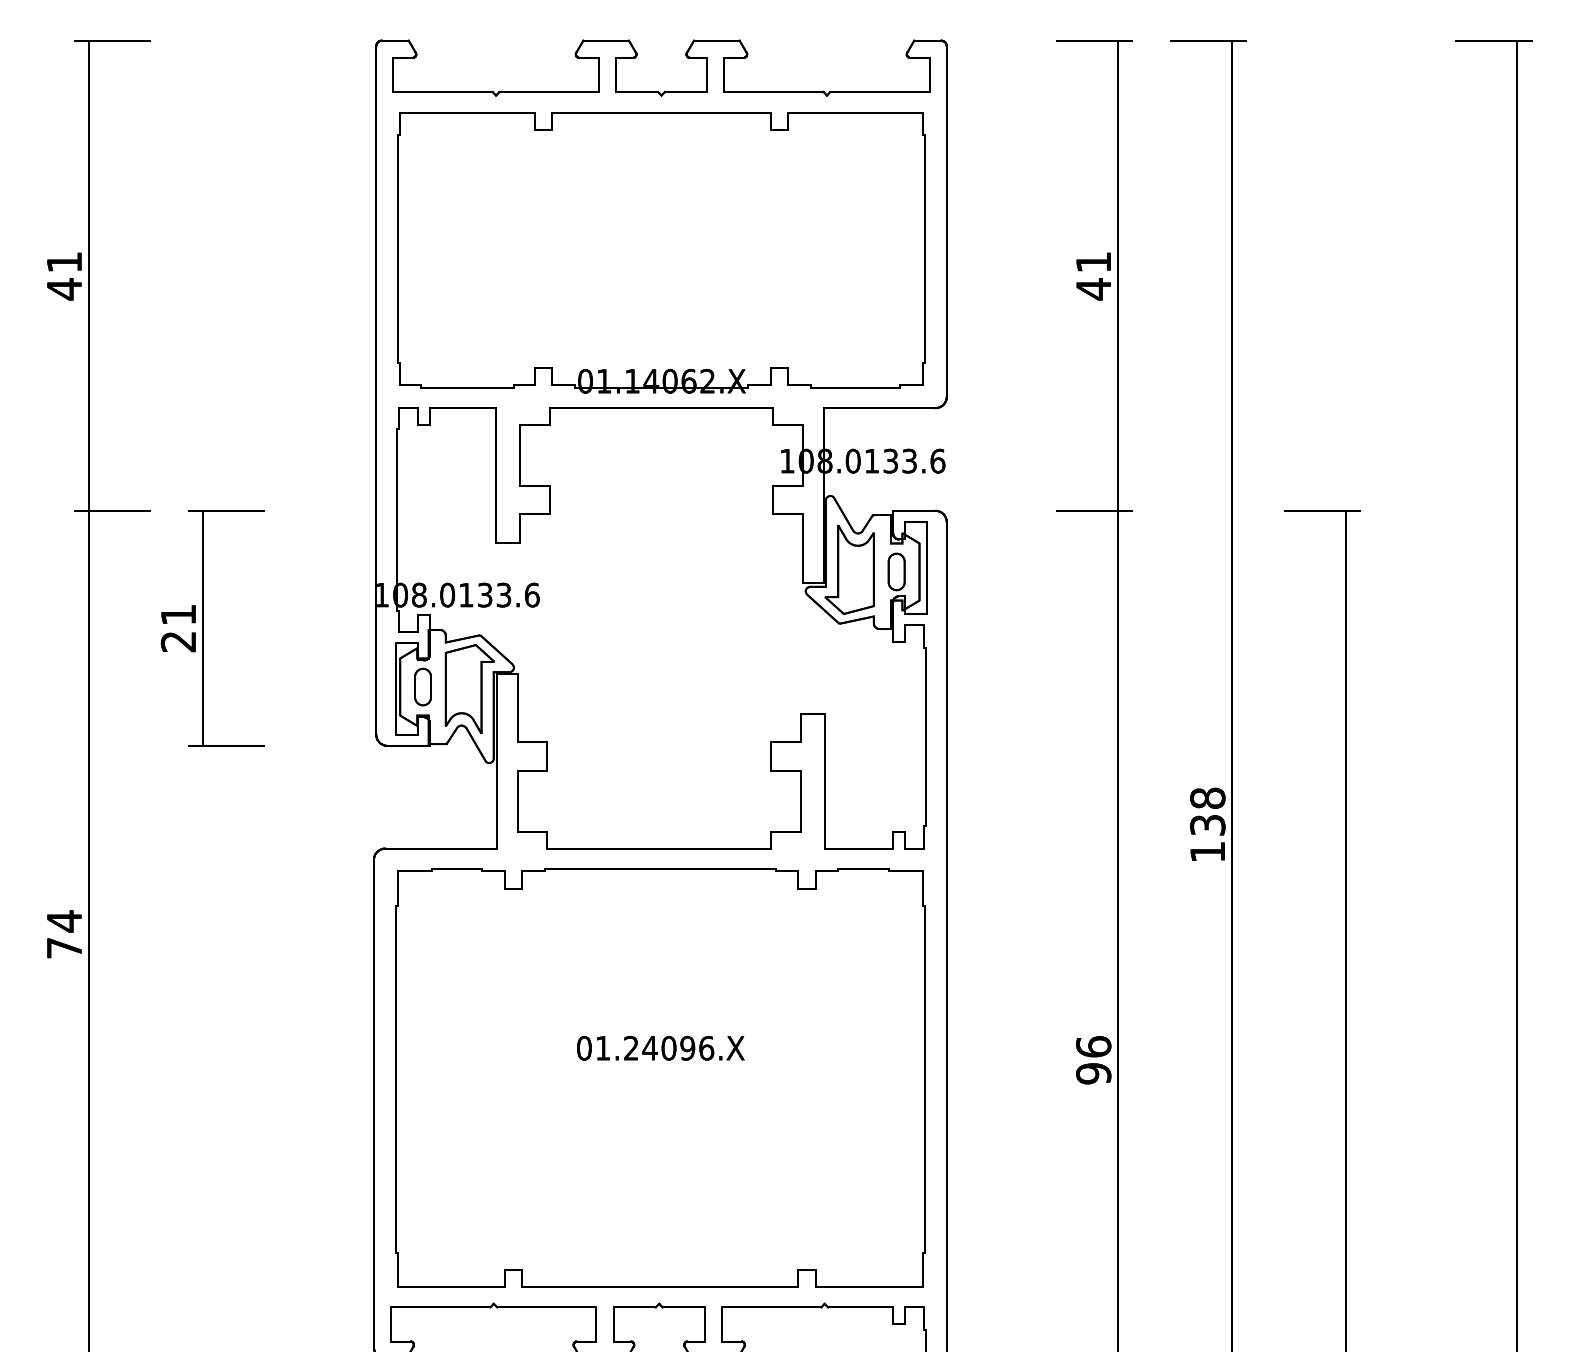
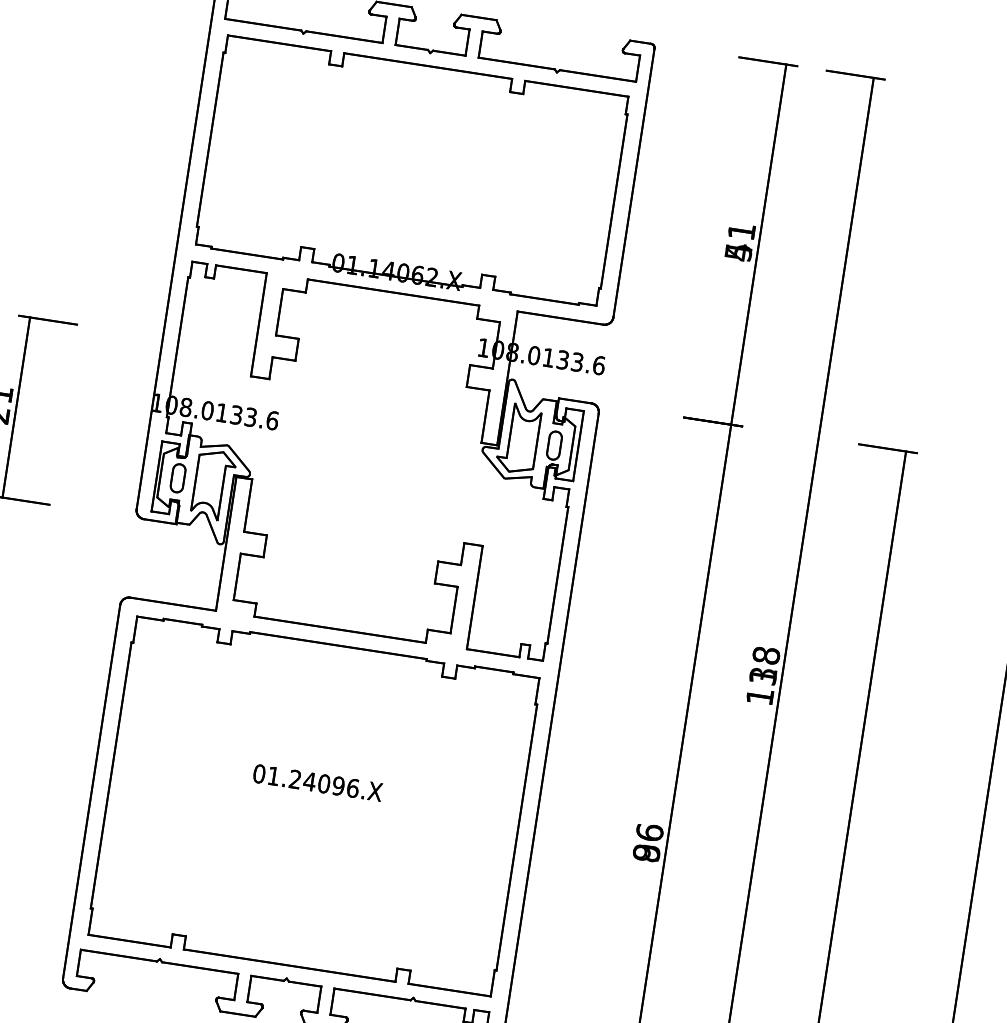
text: (1093, 289) -> (738, 252), 41 -> 51
text: (1207, 825) -> (762, 676), 138 -> 118
text: (1093, 1073) -> (646, 852), 96 -> 86

